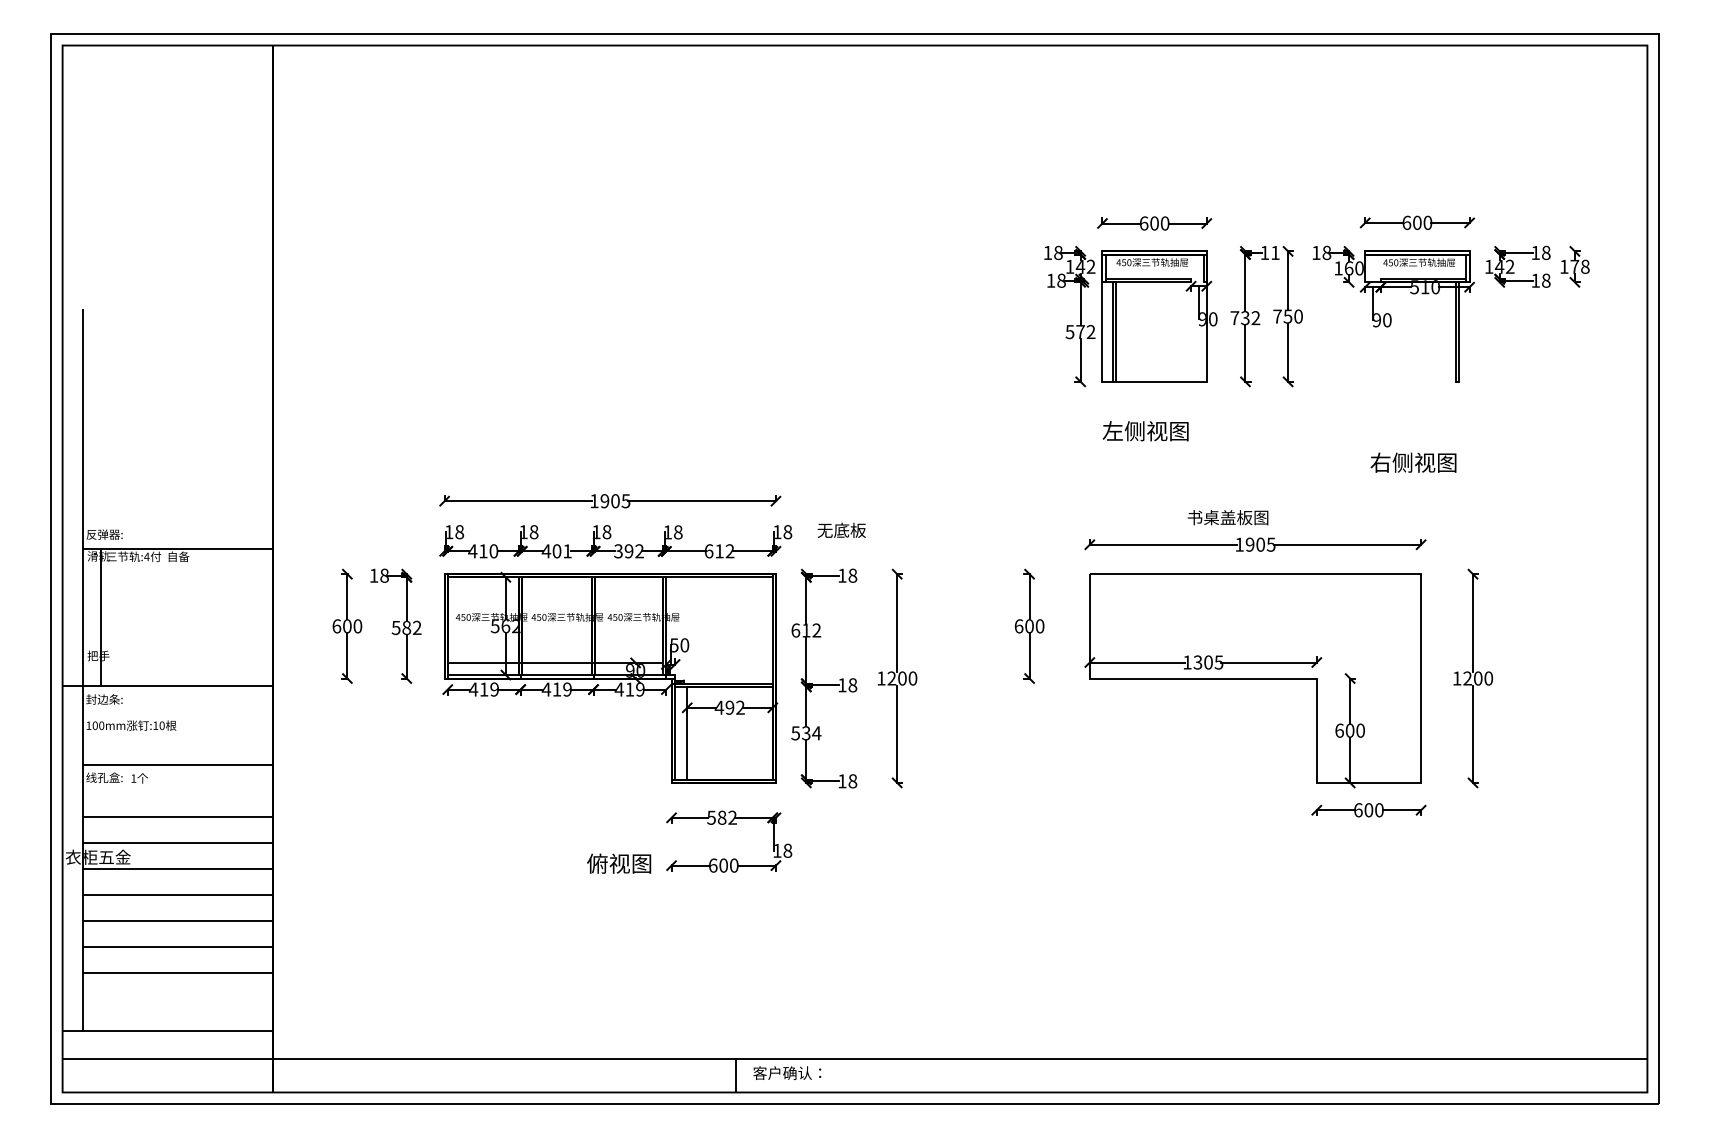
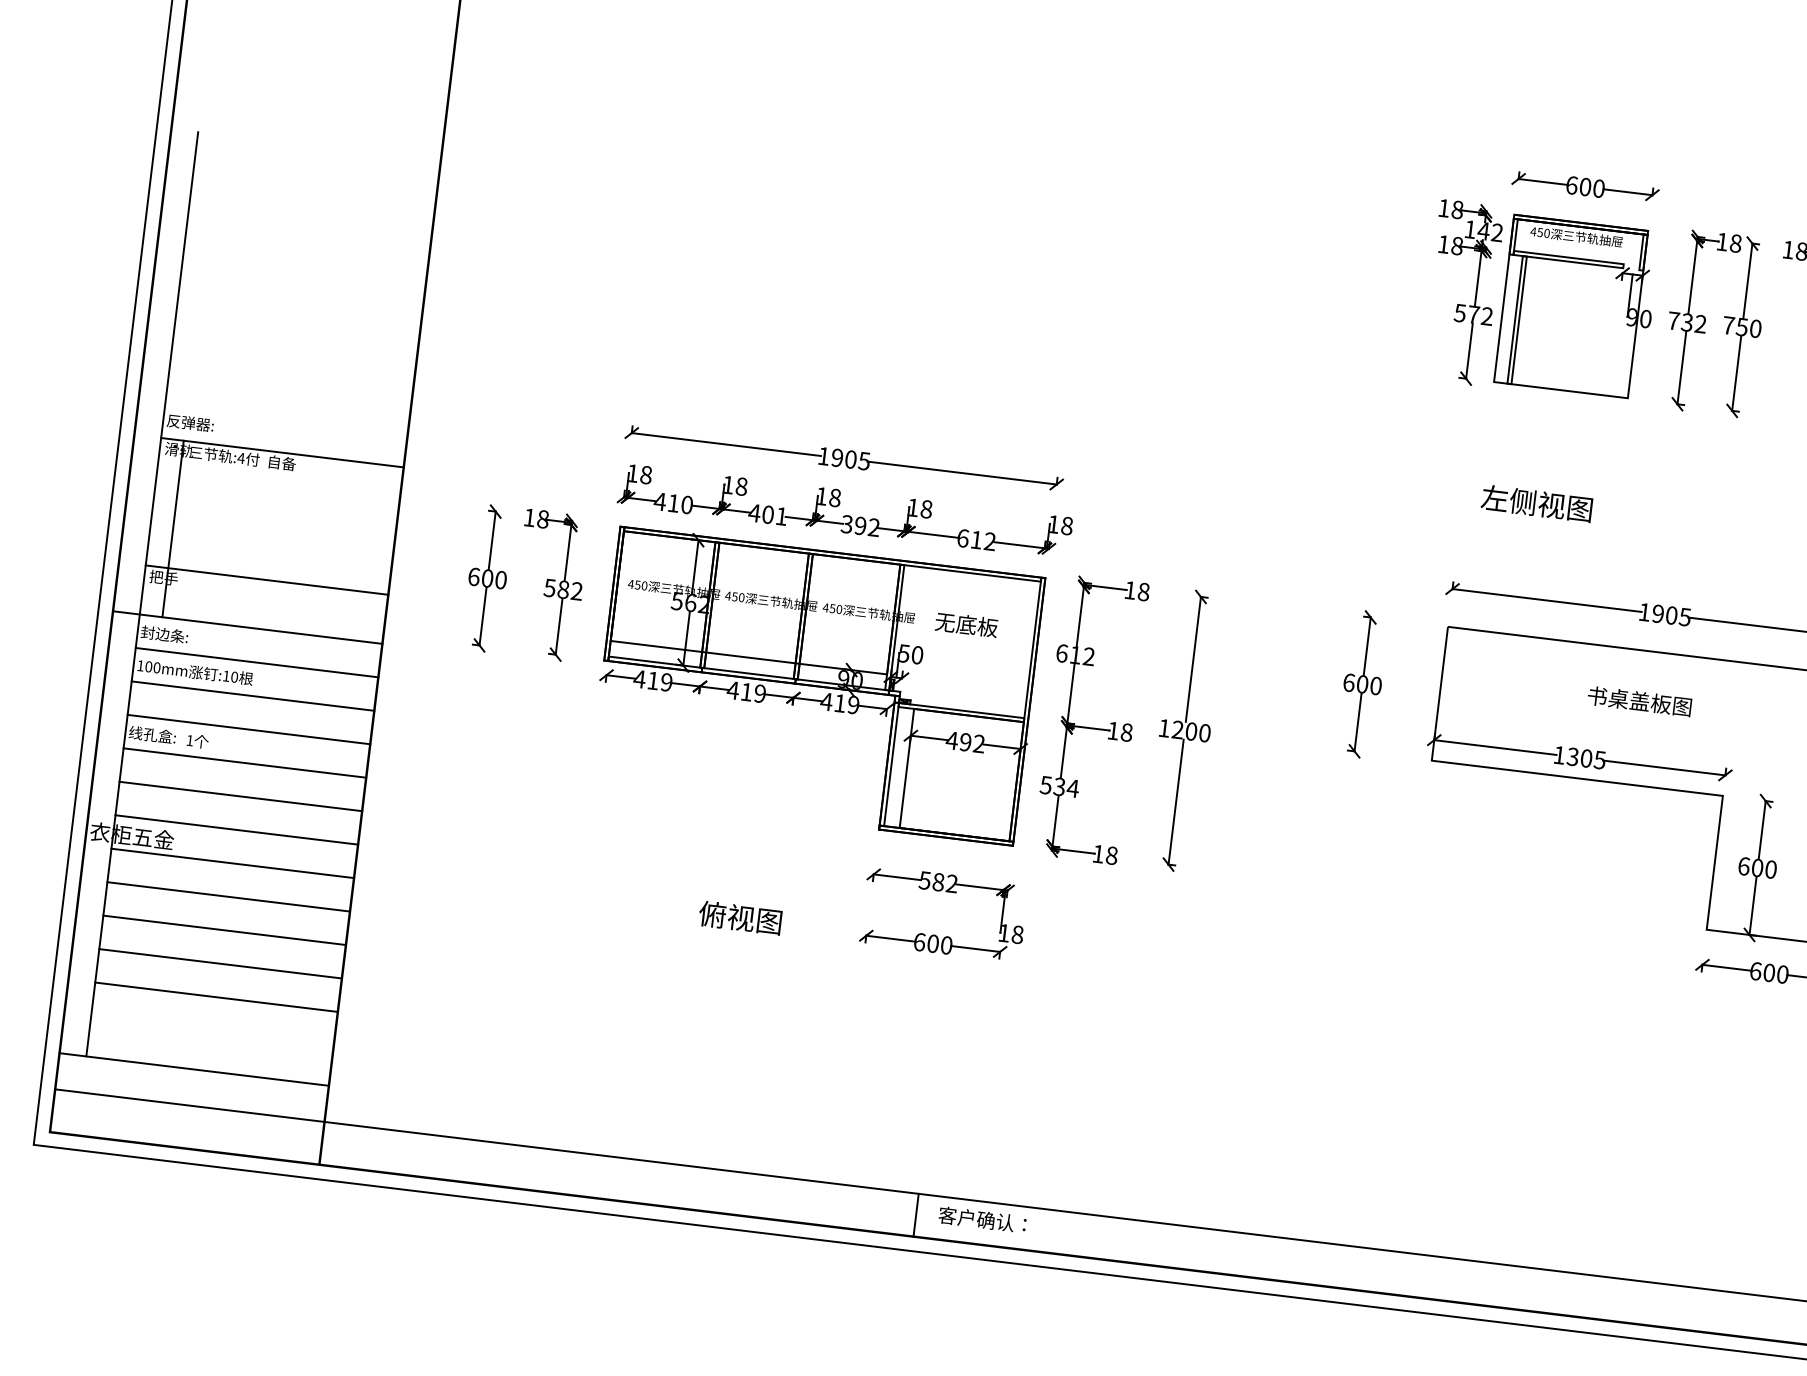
text: (1275, 252) -> (1736, 243), 11 -> 18
text: (1145, 431) -> (1536, 503), moved
text: (1227, 517) -> (1639, 701), moved
text: (841, 529) -> (966, 623), moved
line: (177, 648) -> (266, 580), added
line: (177, 712) -> (256, 662), added
line: (177, 738) -> (252, 695), added
line: (177, 790) -> (244, 762), added
text: (619, 863) -> (740, 917), moved

